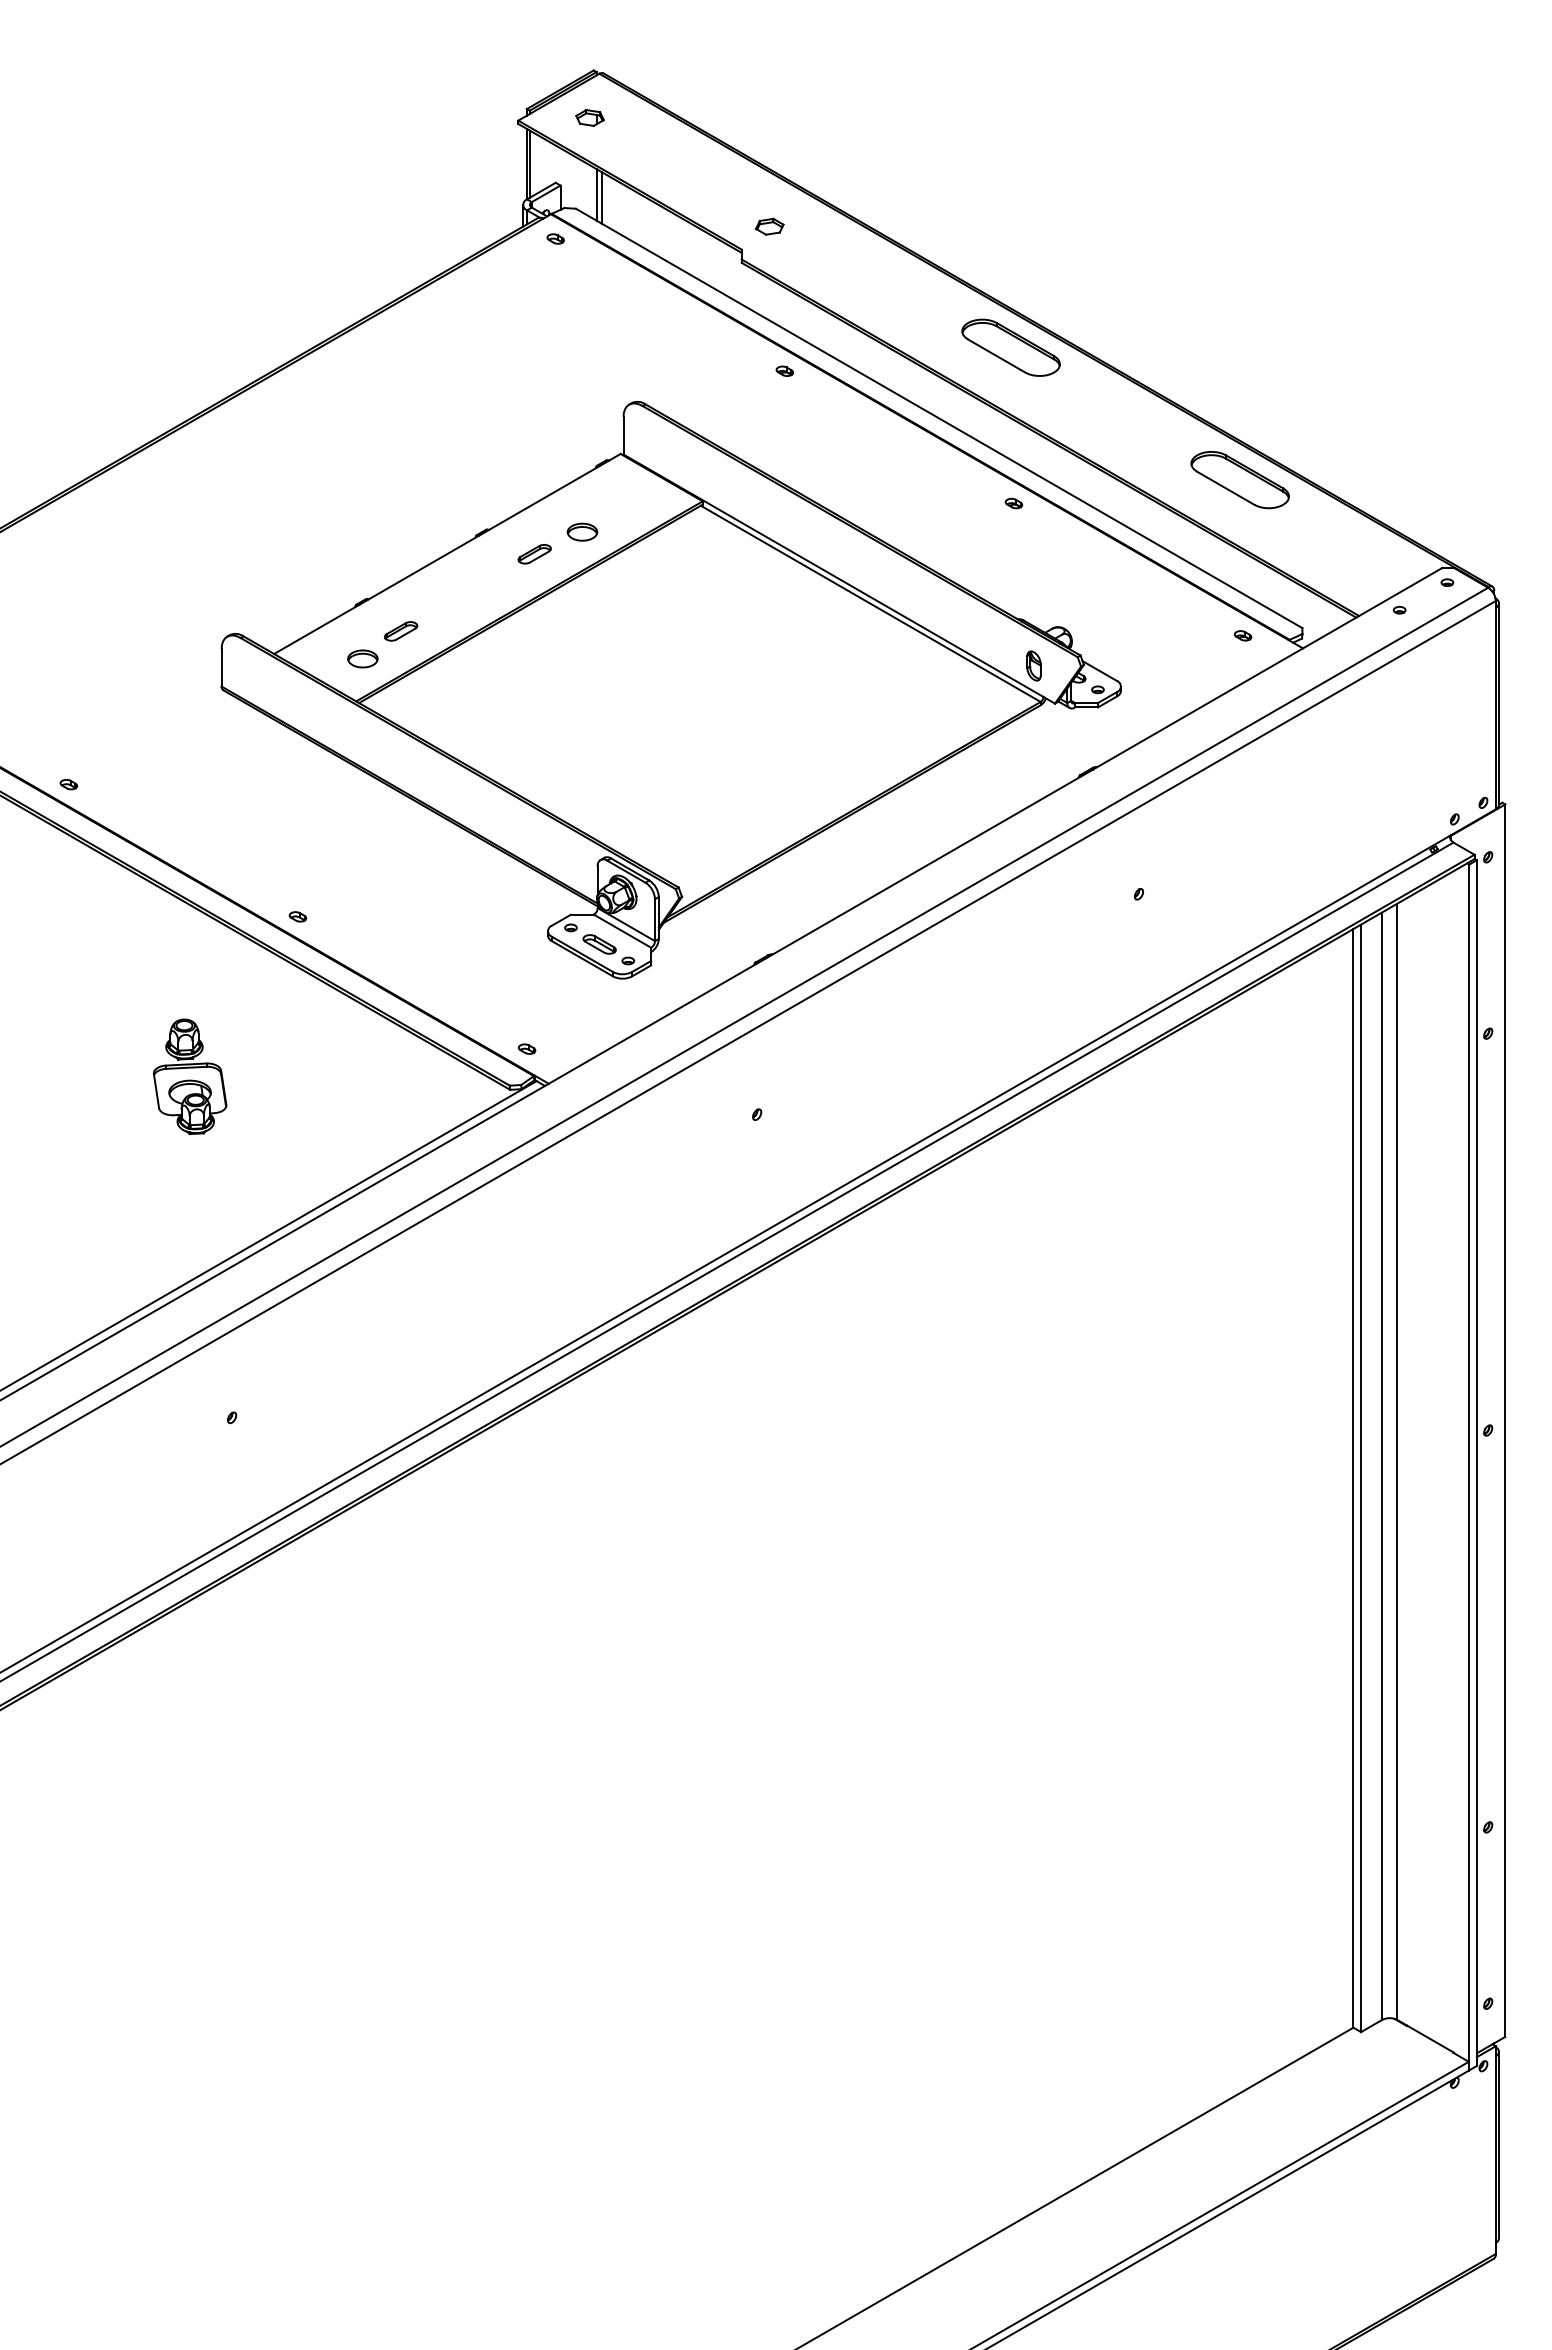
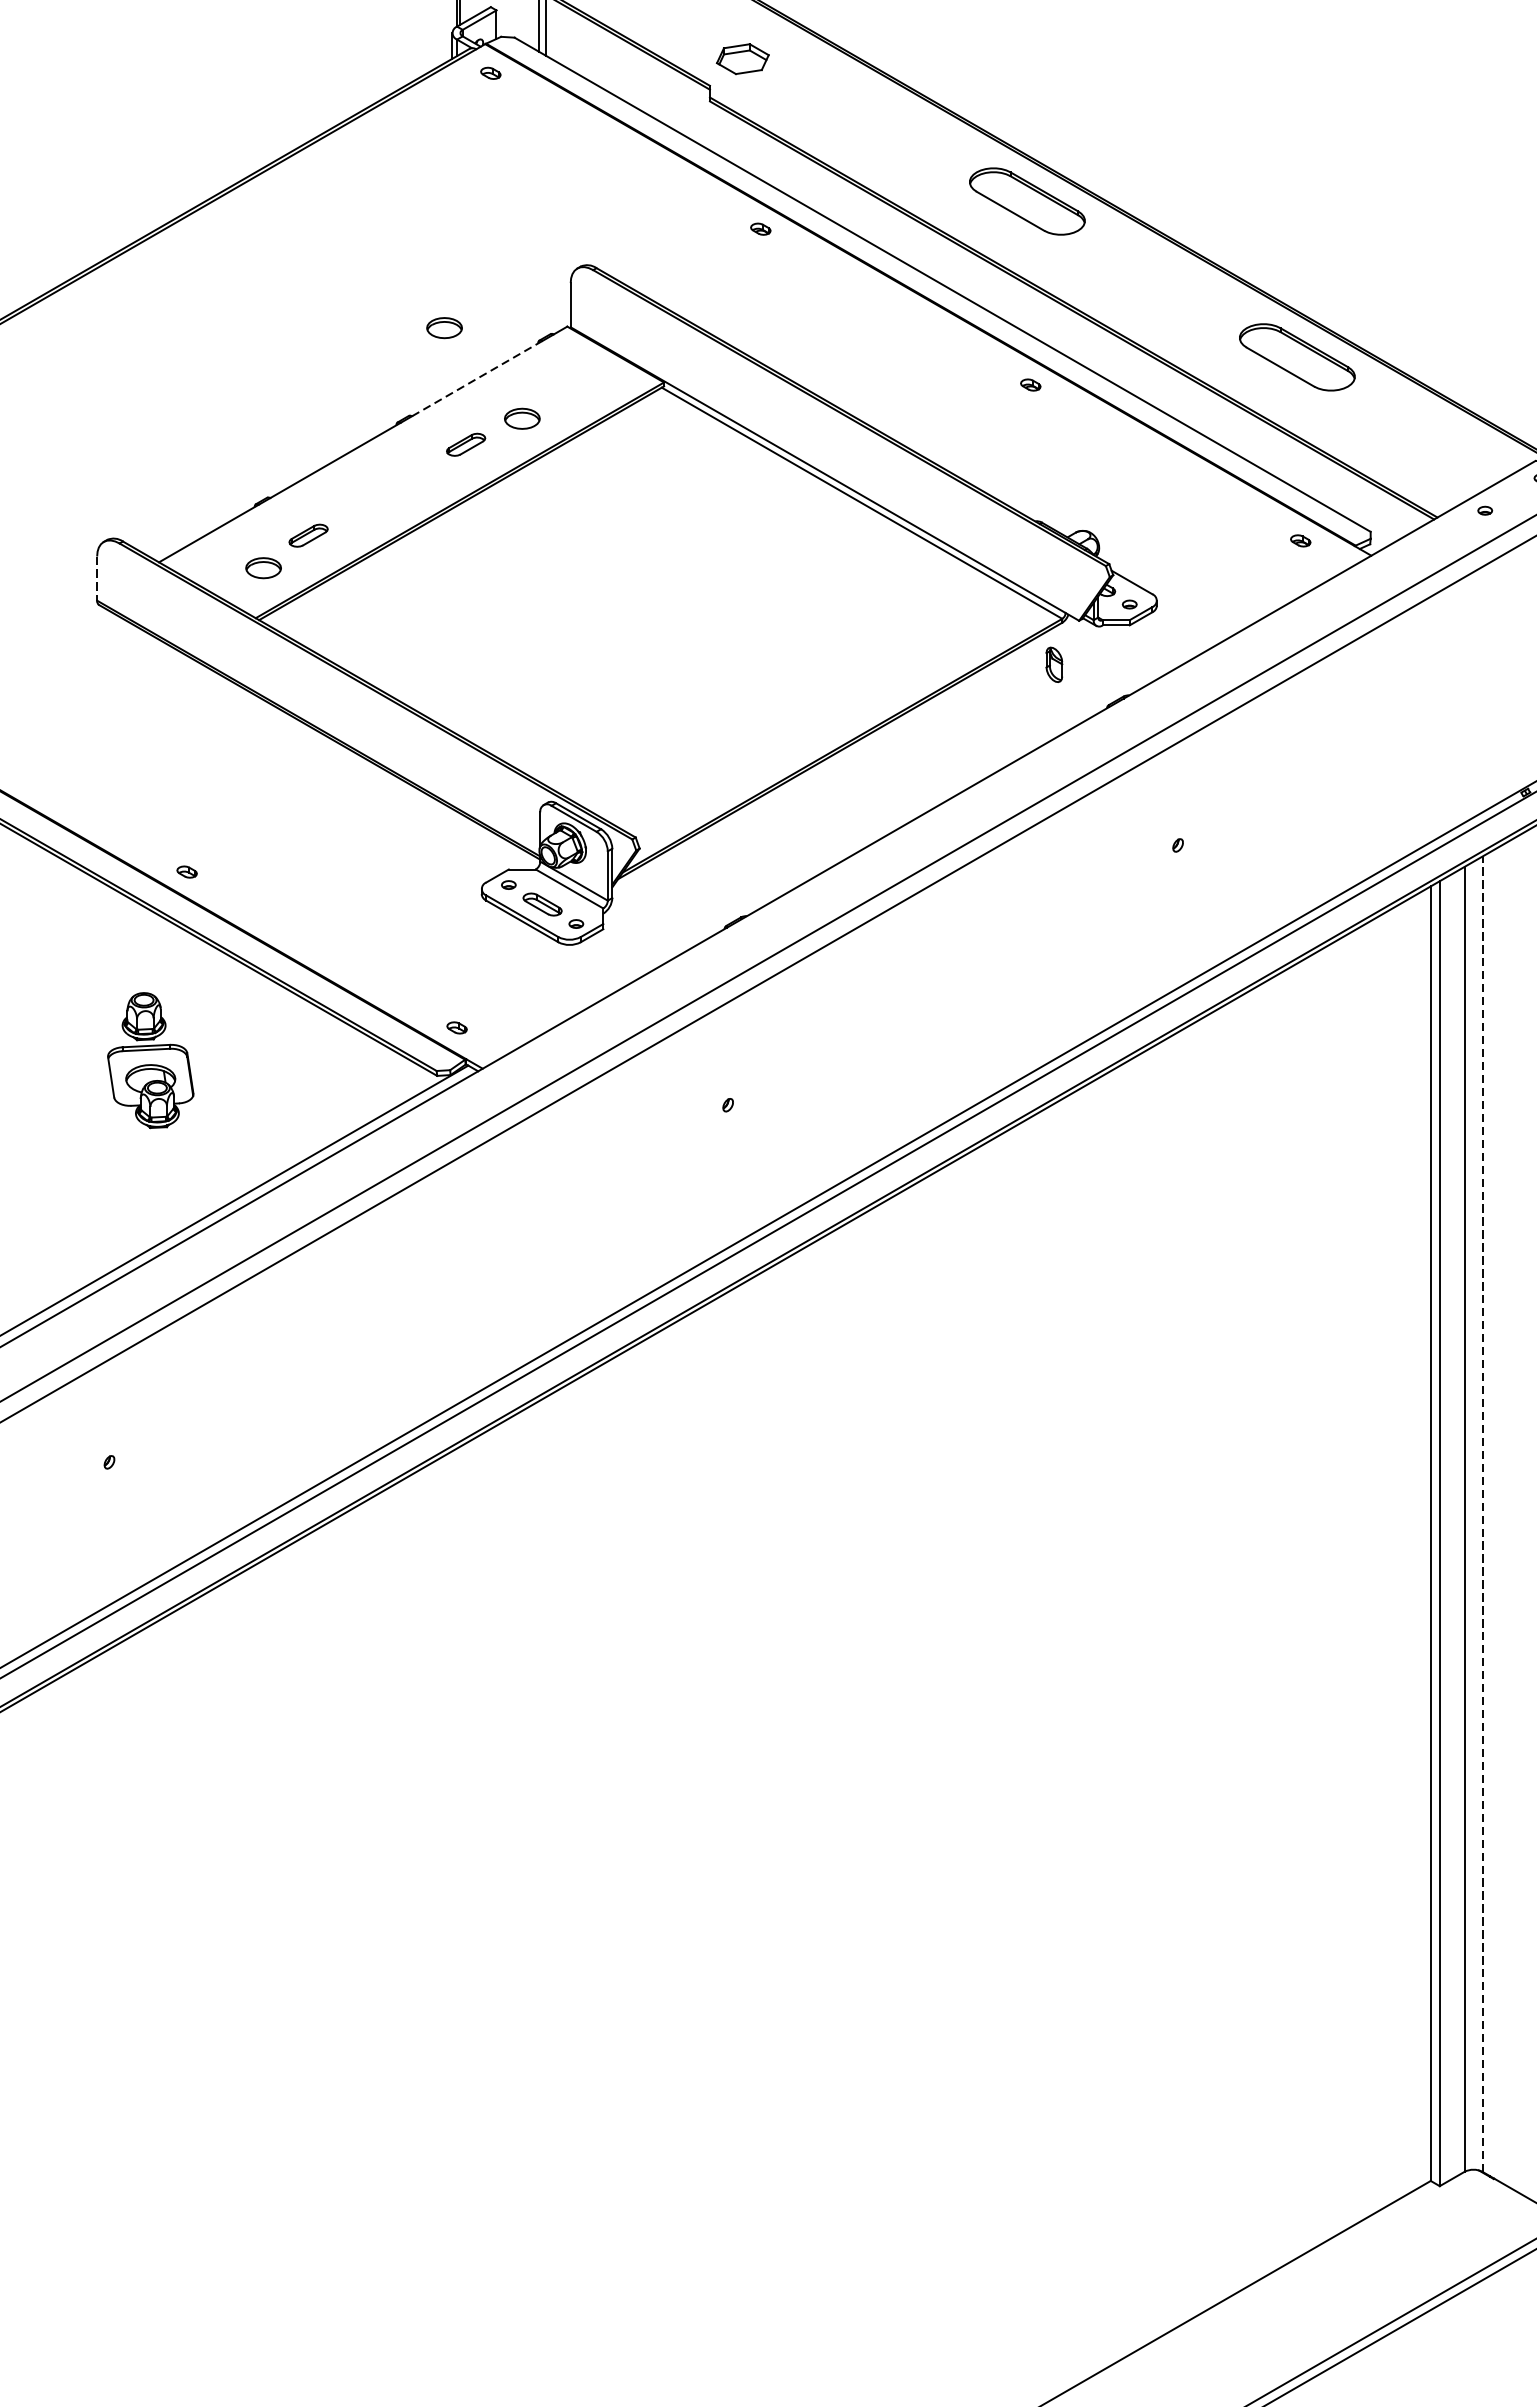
part: (769, 226) -> (742, 58), size x1.6
part: (516, 454) -> (444, 327), added
line: (544, 498) -> (477, 379), solid -> dashed
part: (1033, 665) -> (1053, 664), moved
line: (221, 667) -> (97, 578), solid -> dashed
part: (189, 1076) -> (150, 1060), moved
line: (1397, 1461) -> (1482, 1513), solid -> dashed

